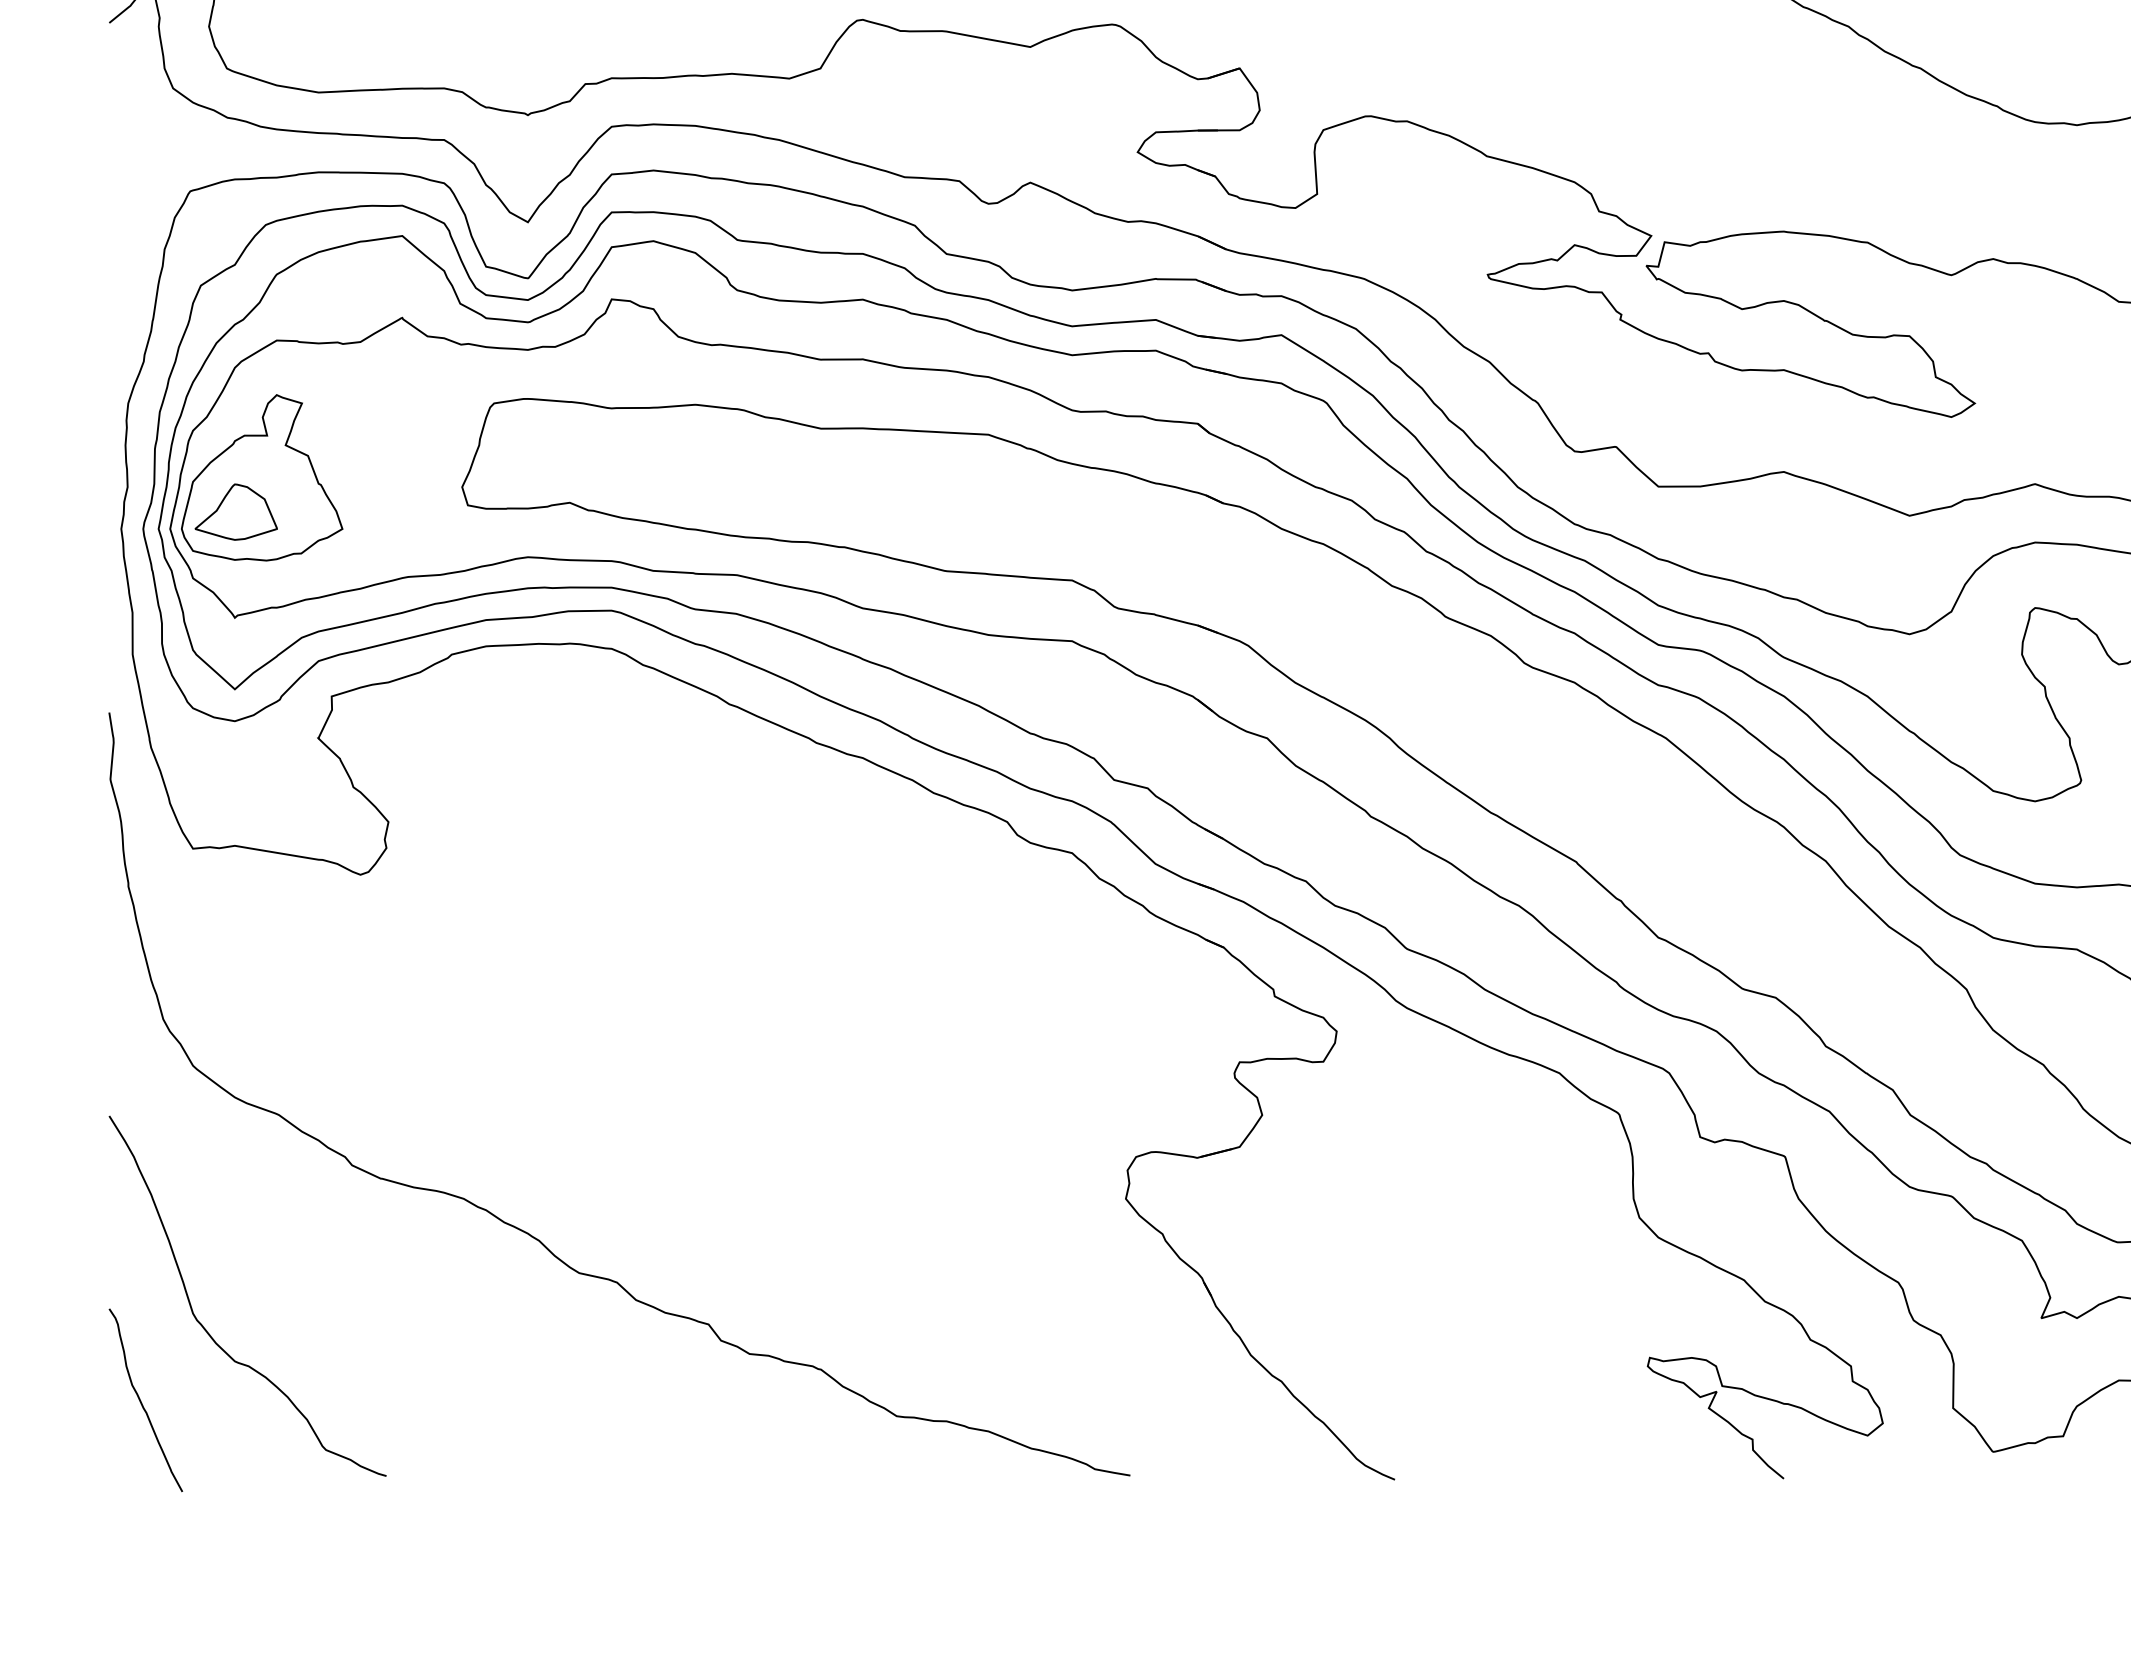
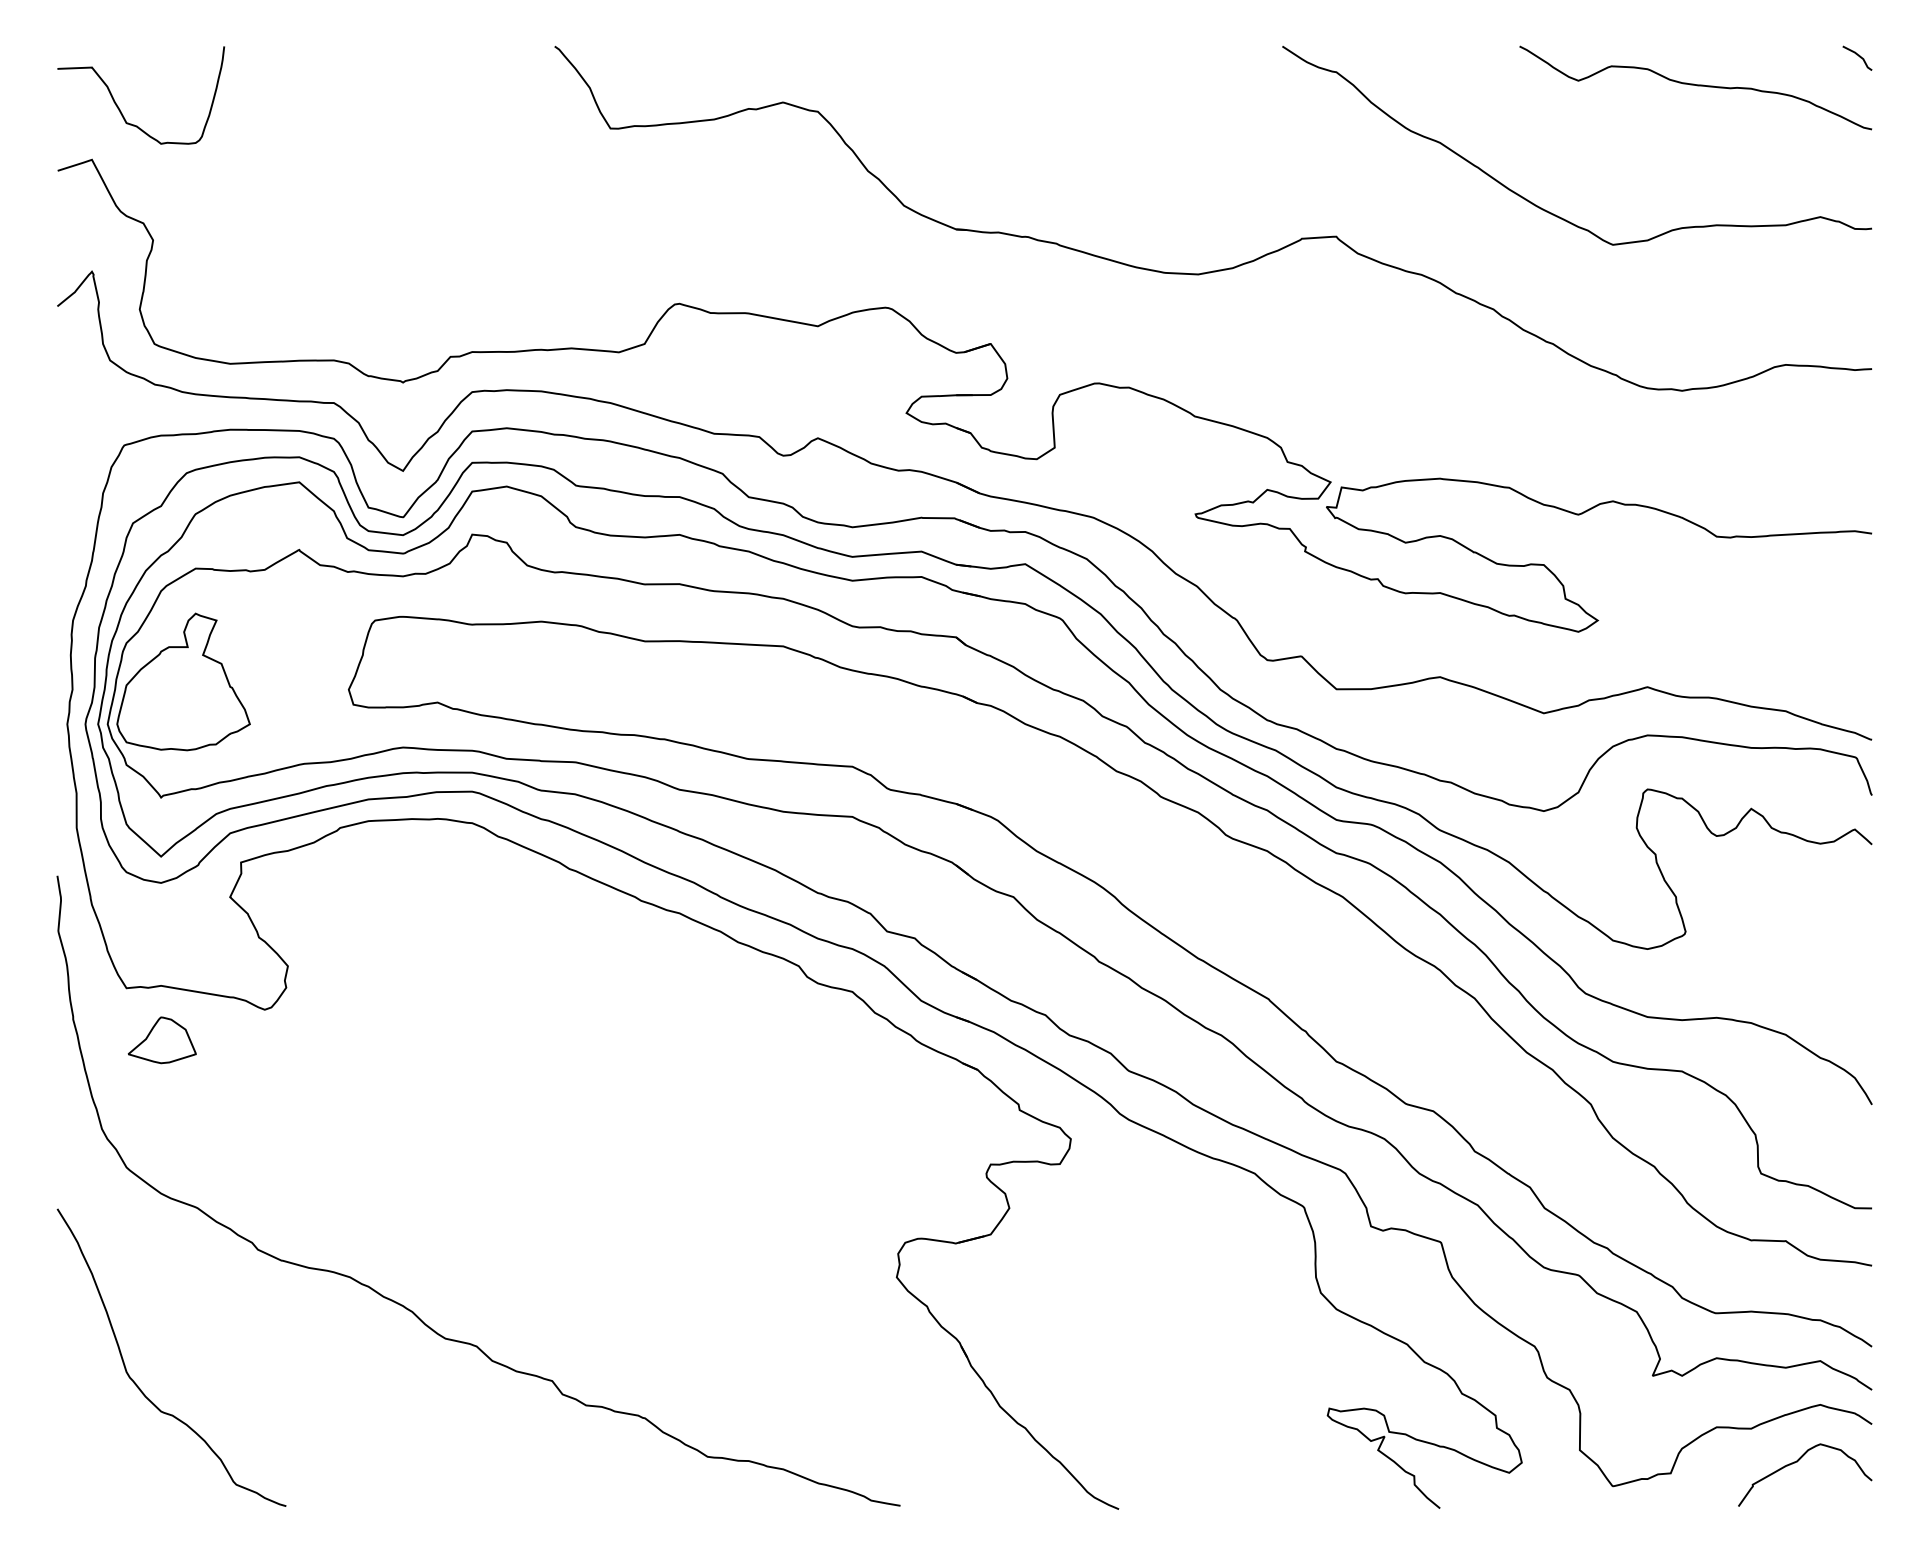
part: (235, 512) -> (161, 1040), moved
curve: (142, 1401) -> (84, 1444), removed

